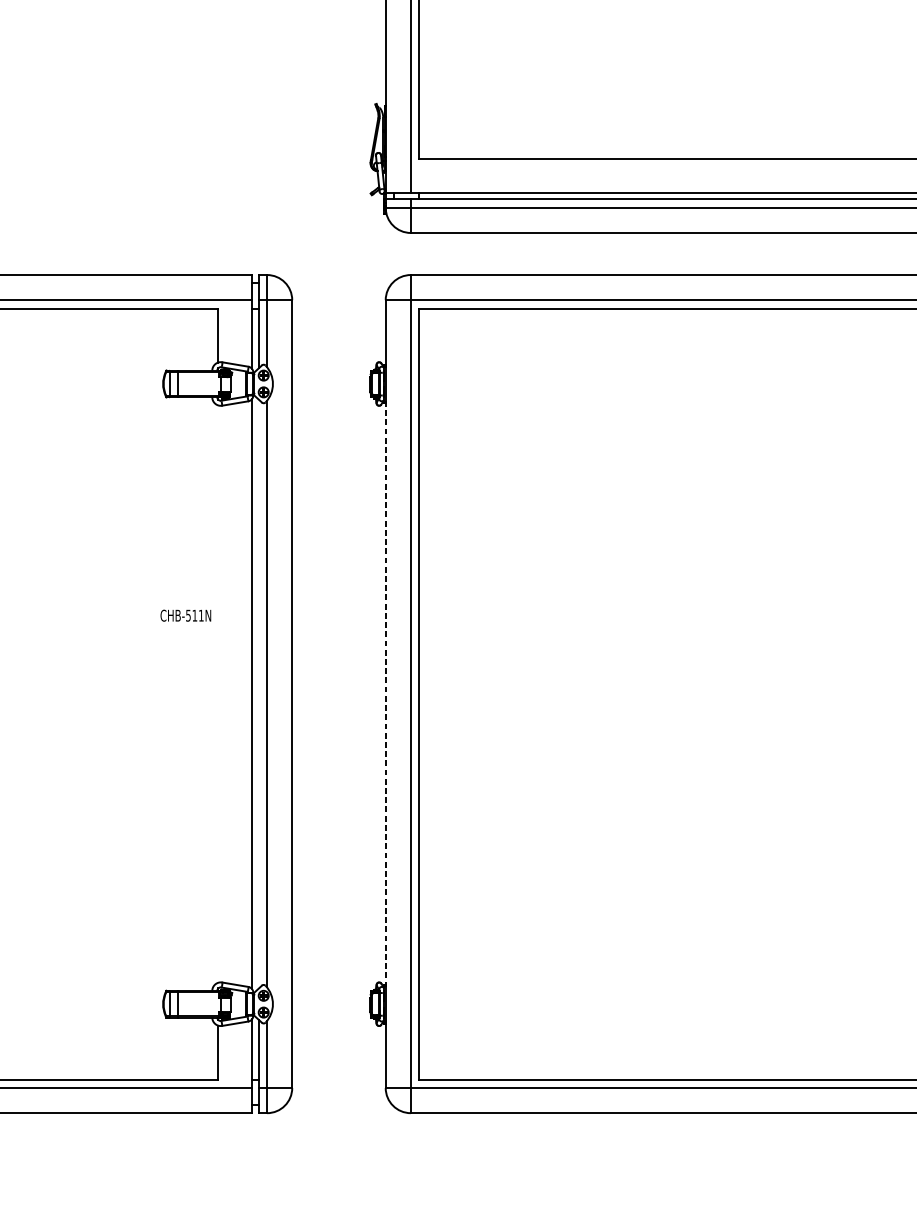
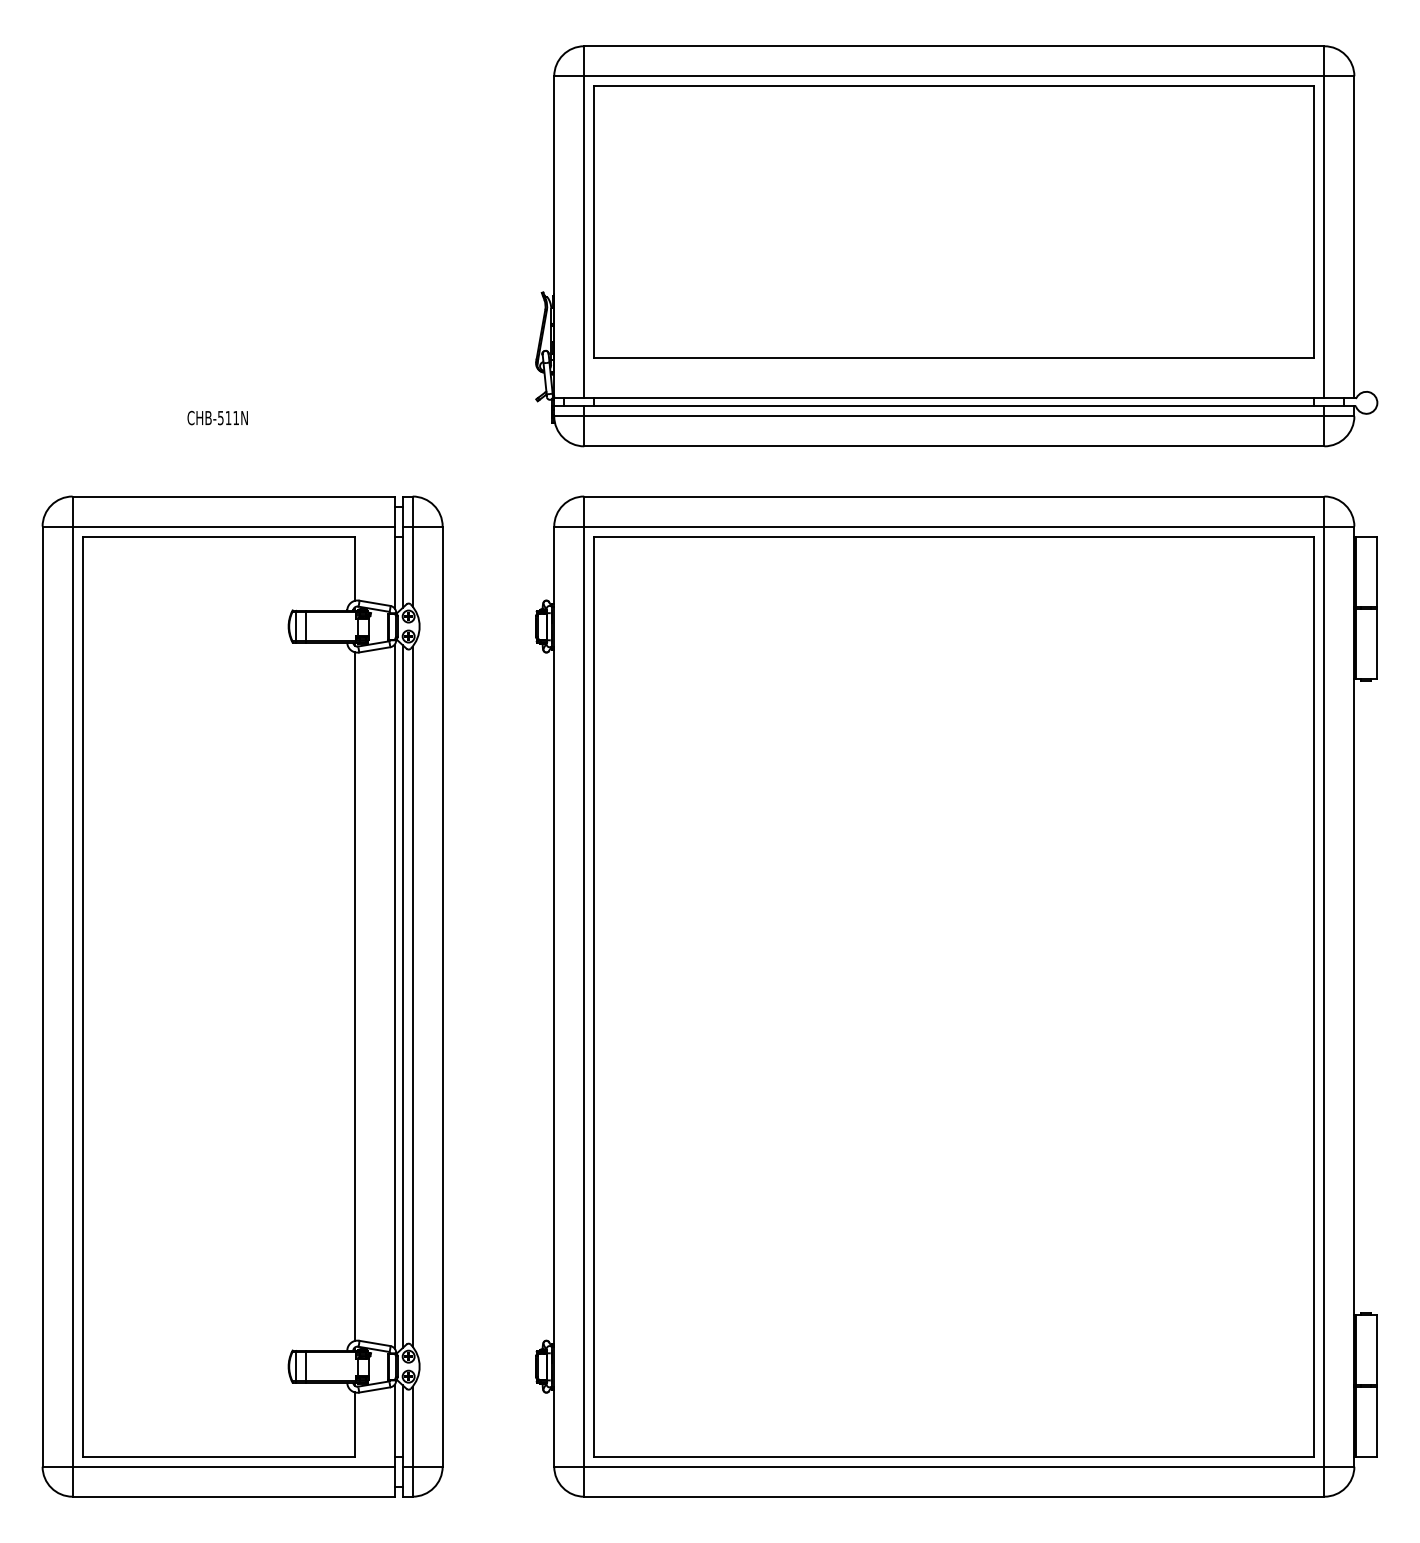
text: (185, 615) -> (217, 417), moved
line: (218, 694) -> (354, 996), added
line: (258, 694) -> (402, 996), added
line: (385, 694) -> (554, 996), dashed -> solid

